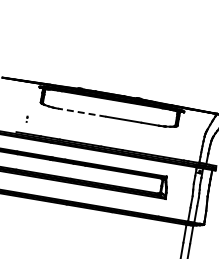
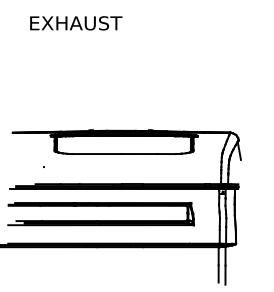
line: (81, 113) -> (96, 154), dashed -> solid

